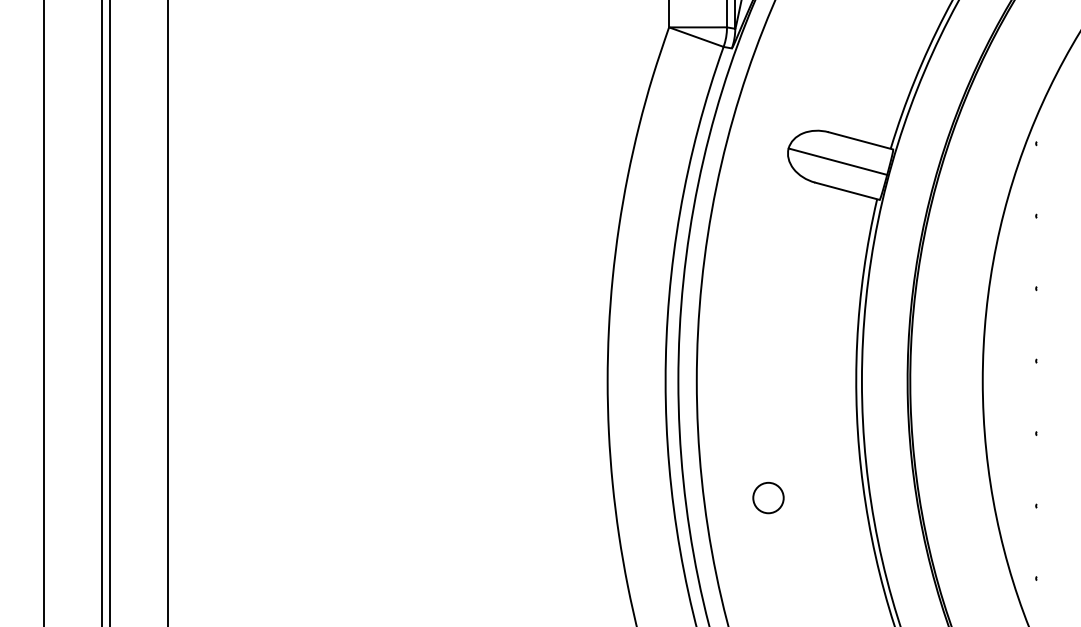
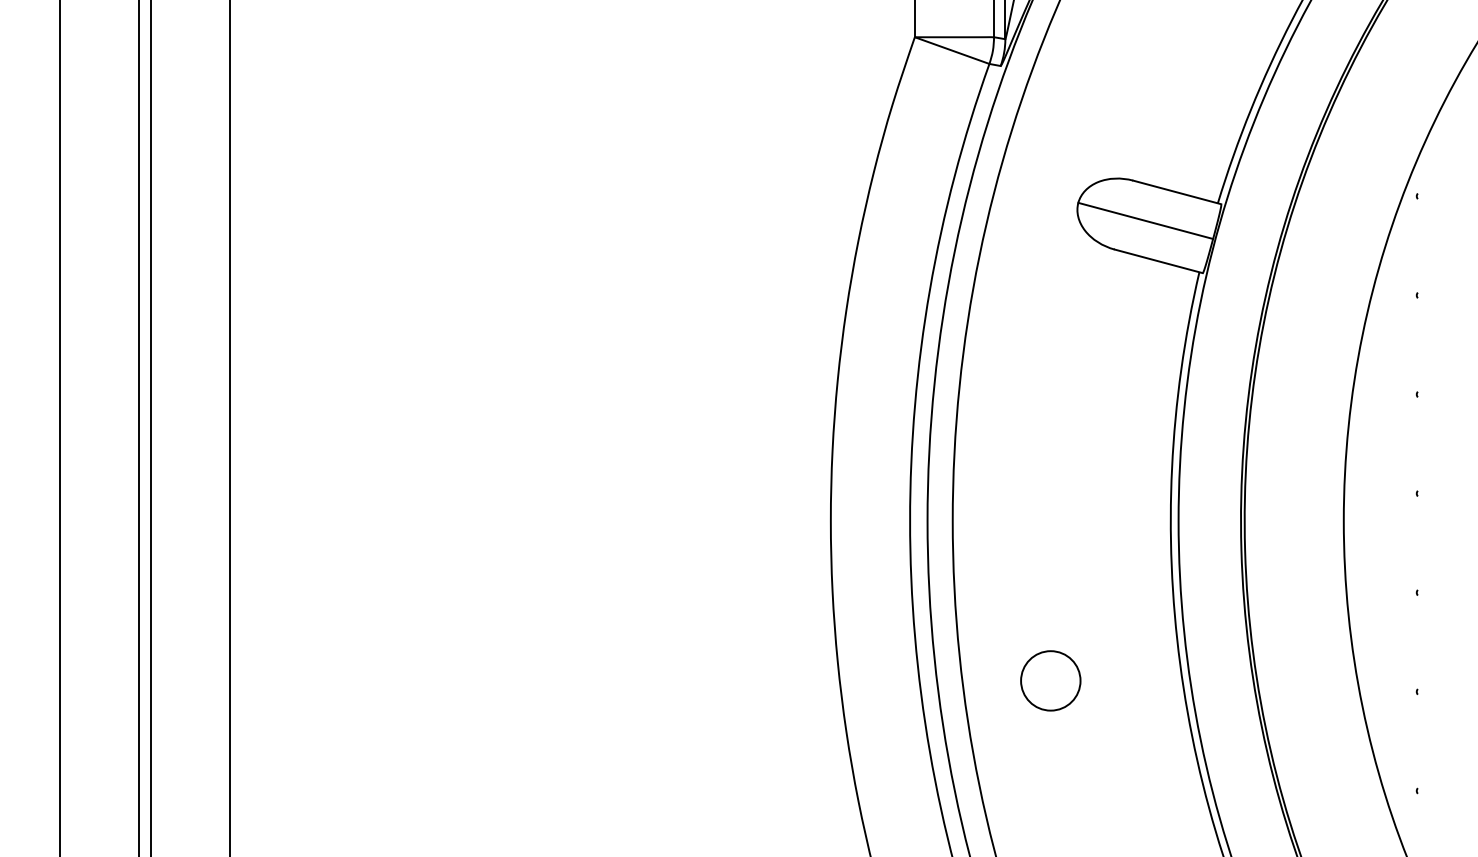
circle: (768, 497) -> (1050, 680), size x1.43

